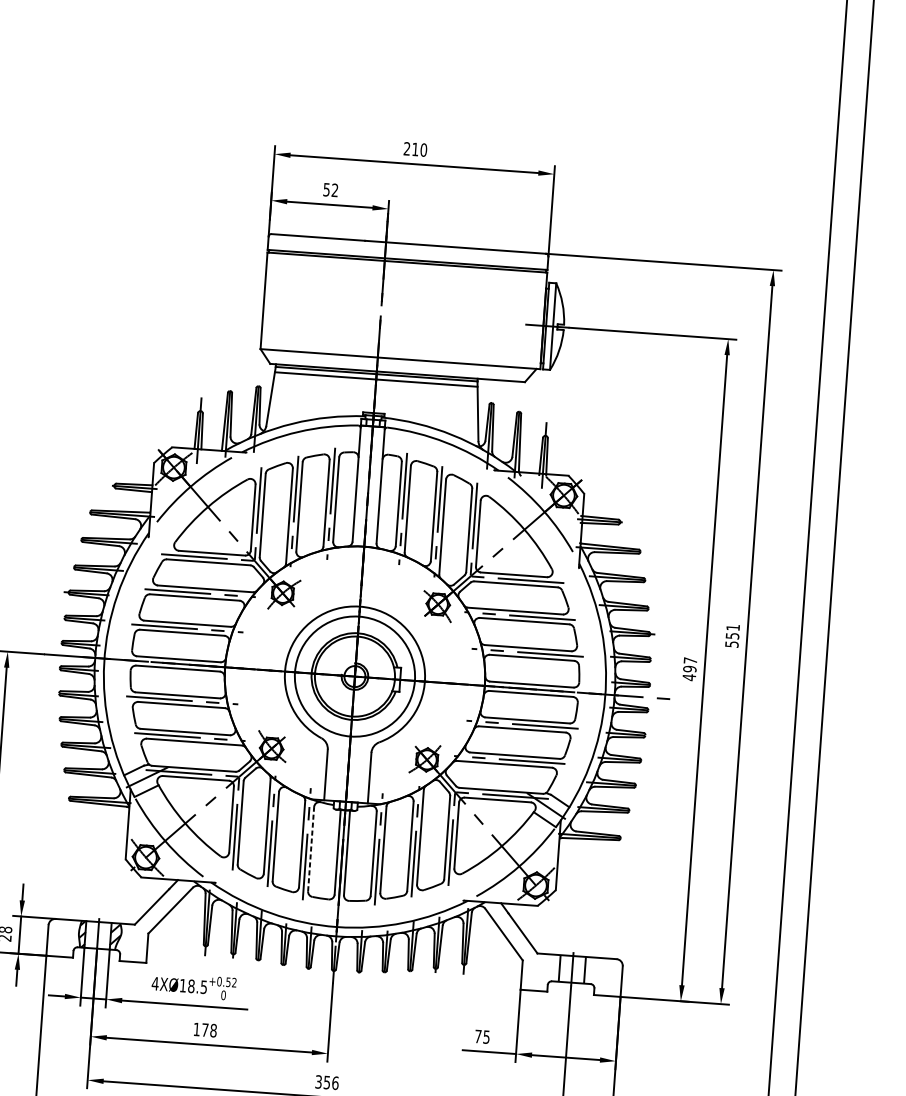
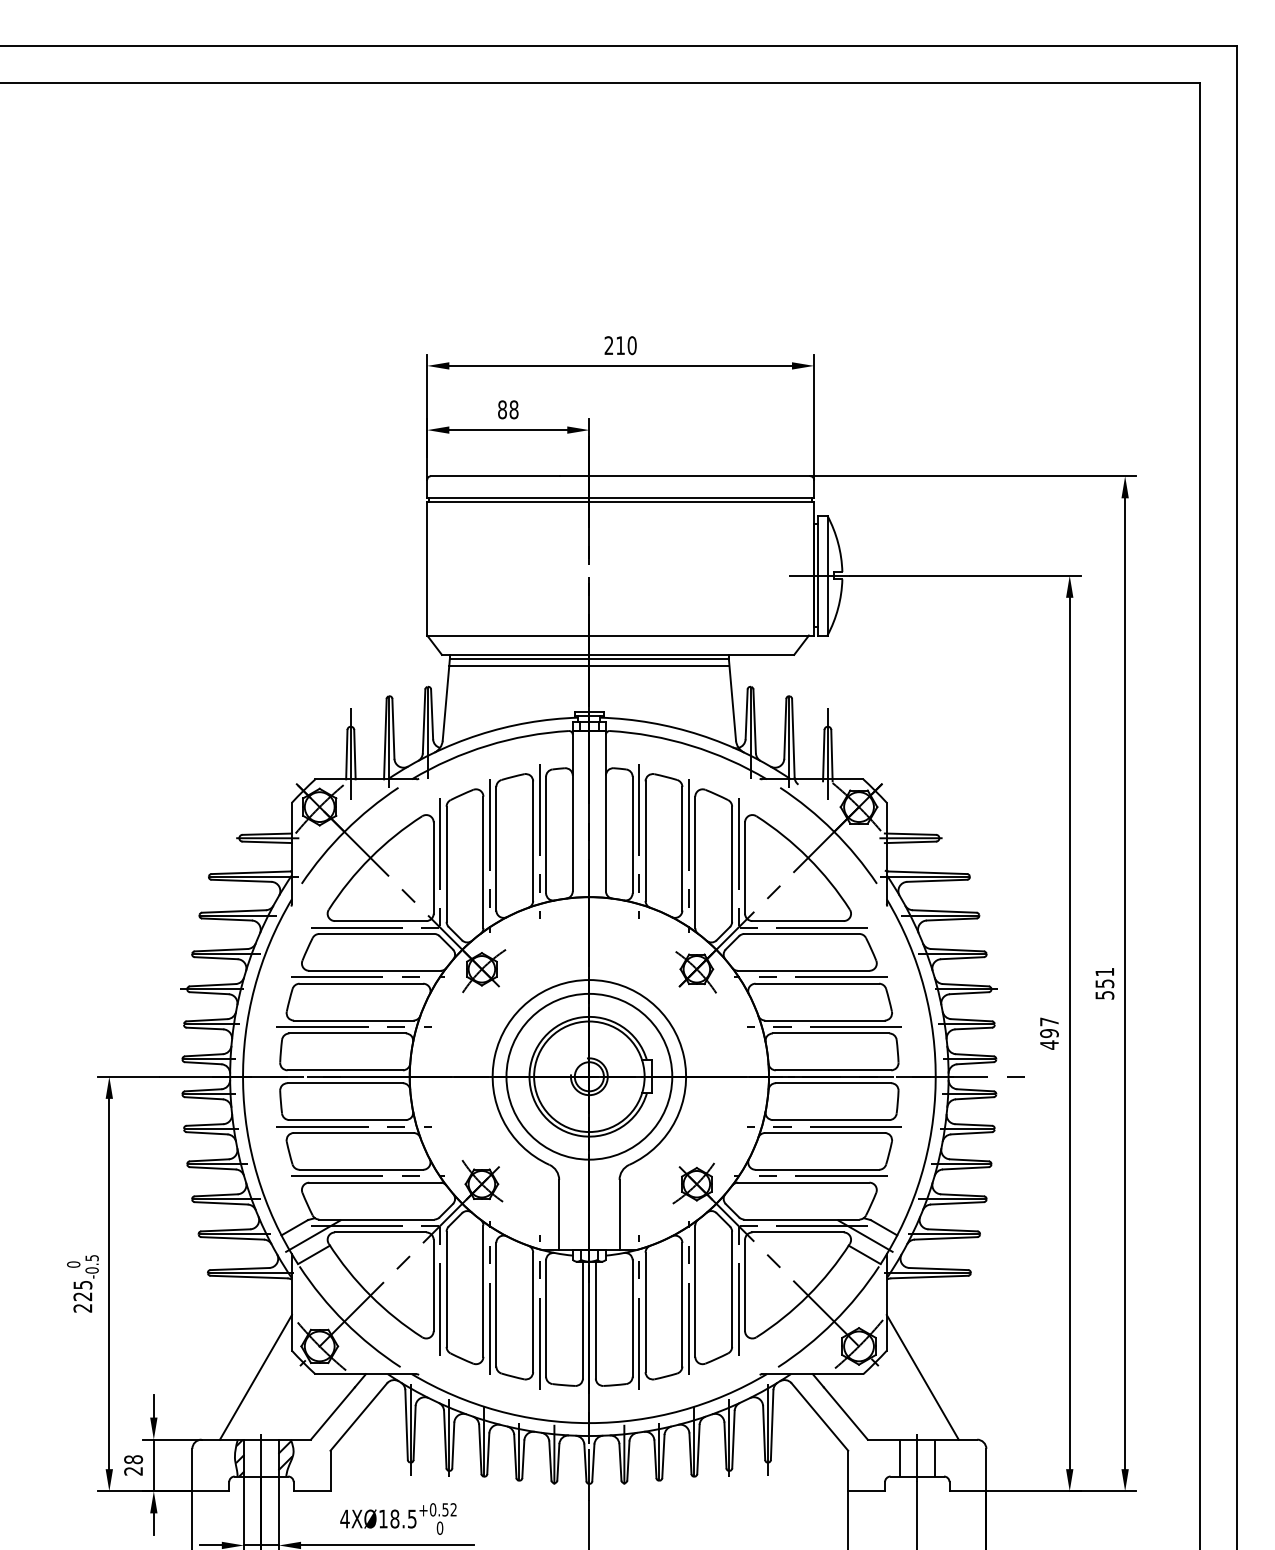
text: (331, 189) -> (508, 409), 52 -> 88
line: (311, 849) -> (546, 1318), dashed -> solid
line: (97, 876) -> (255, 1377), added
line: (580, 911) -> (922, 1377), added

